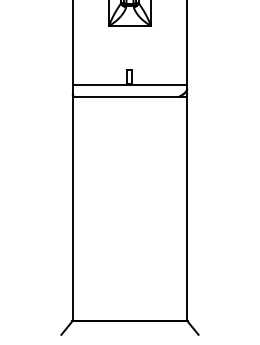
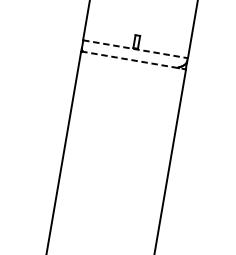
line: (130, 85) -> (135, 49), solid -> dashed
line: (130, 97) -> (134, 60), solid -> dashed

